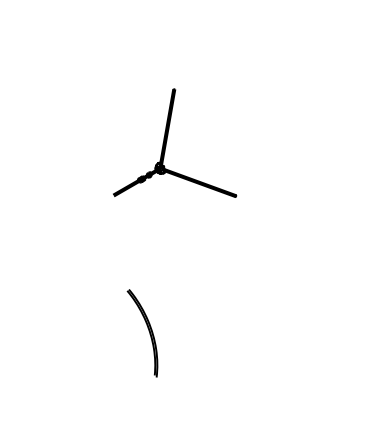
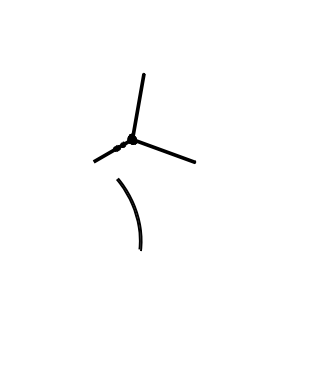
part: (148, 331) -> (134, 213), moved

